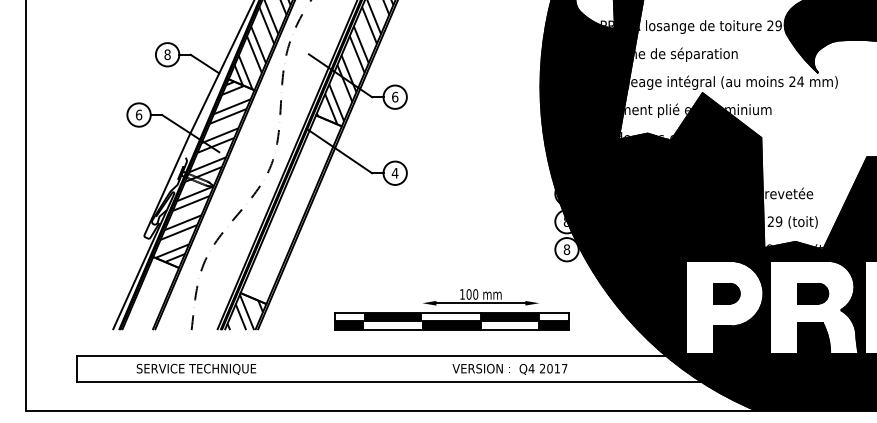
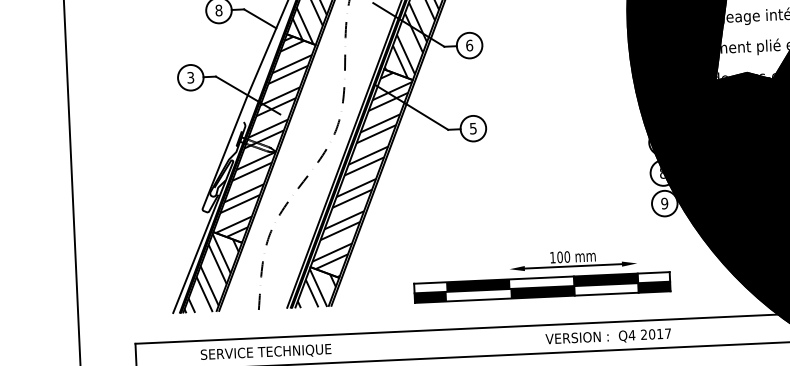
text: (138, 114) -> (190, 77), 6 -> 3
text: (394, 173) -> (472, 128), 4 -> 5
hatch: (291, 210) -> (361, 174), added
text: (566, 249) -> (664, 203), 8 -> 9
hatch: (149, 294) -> (211, 273), added

